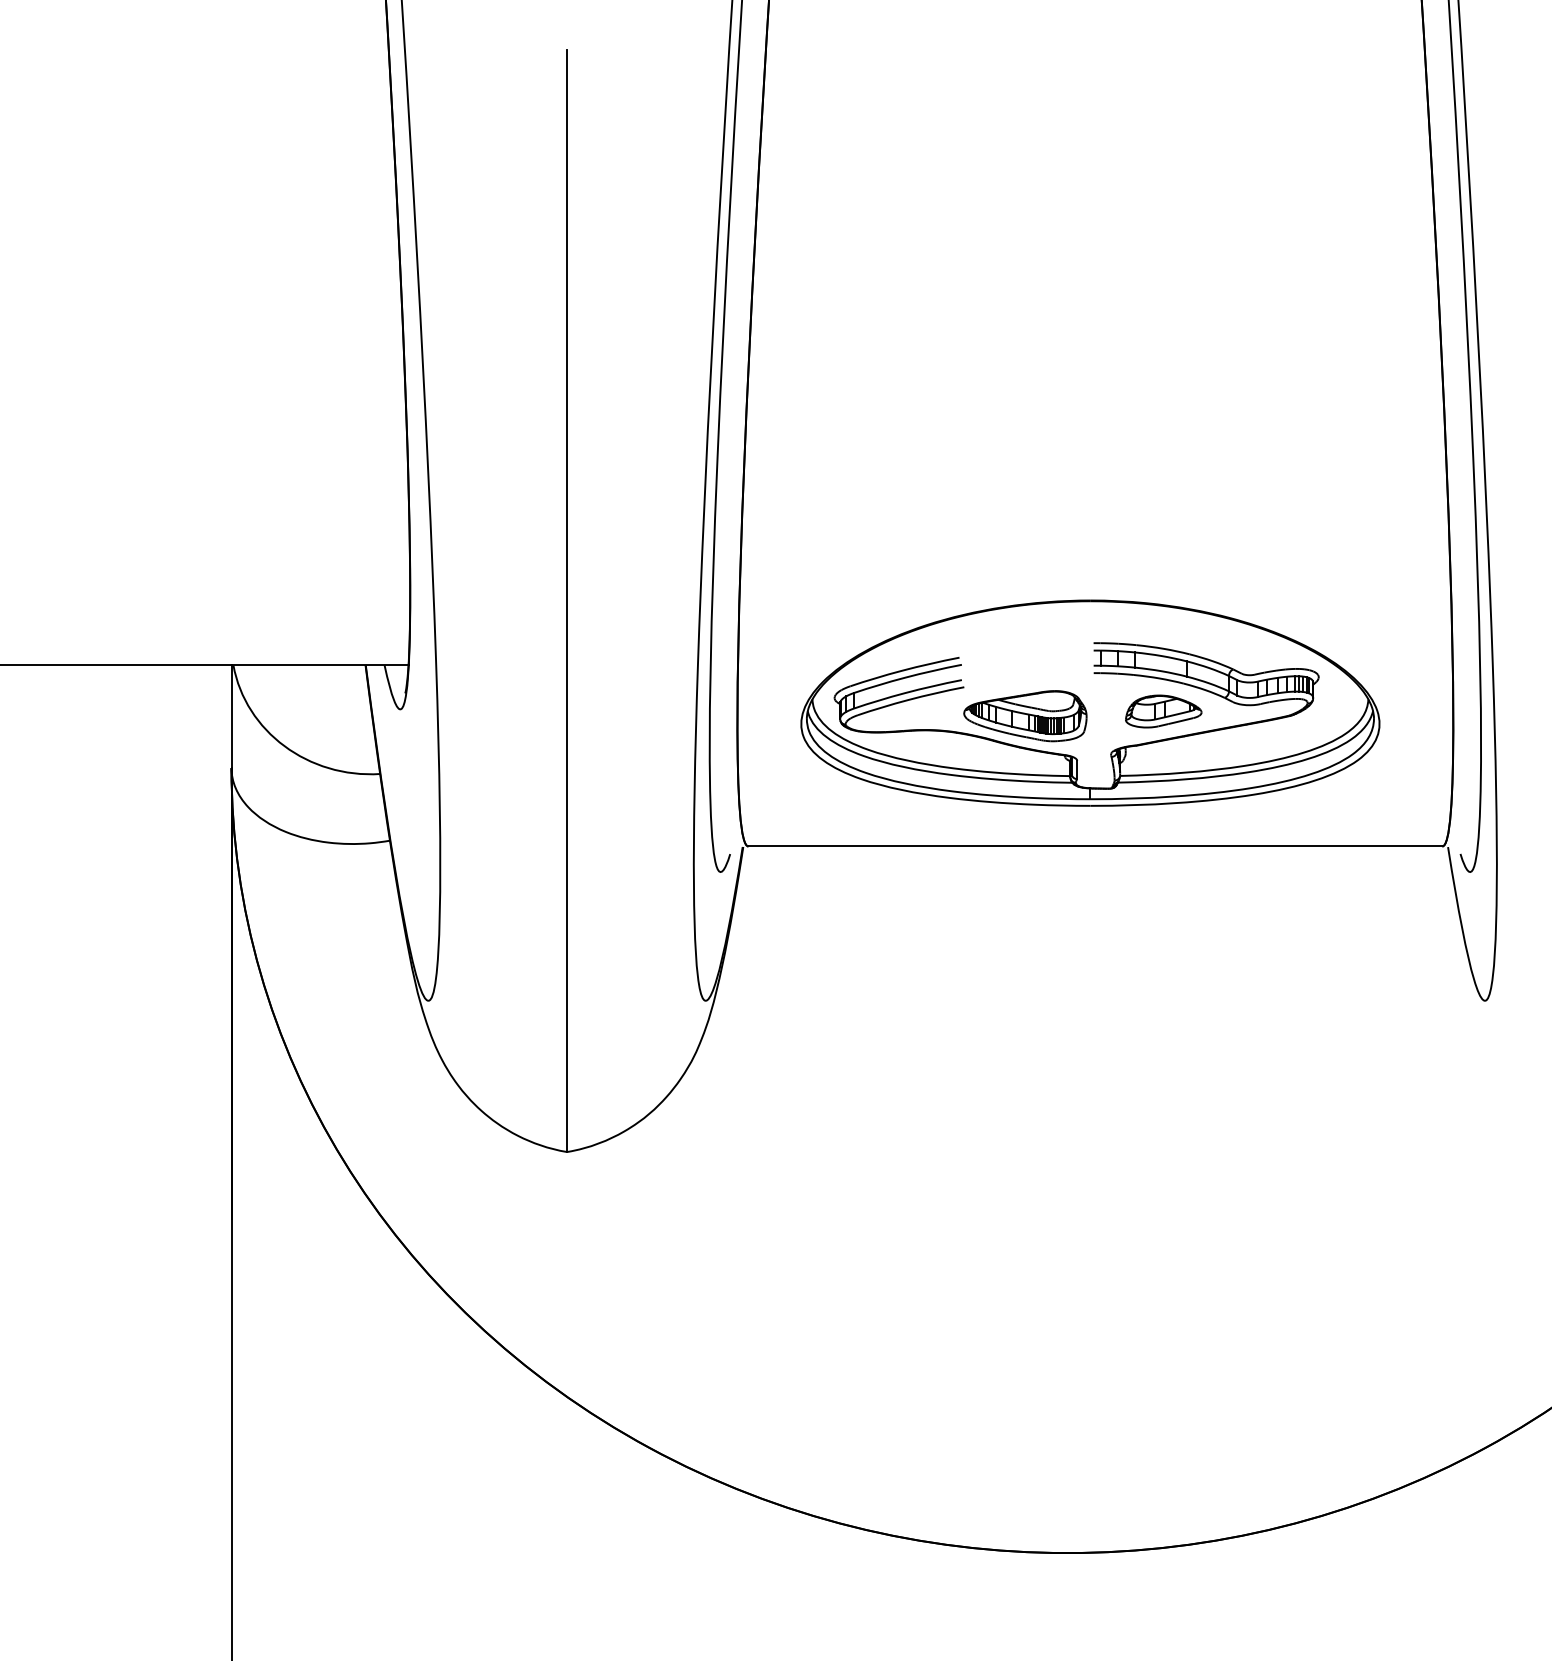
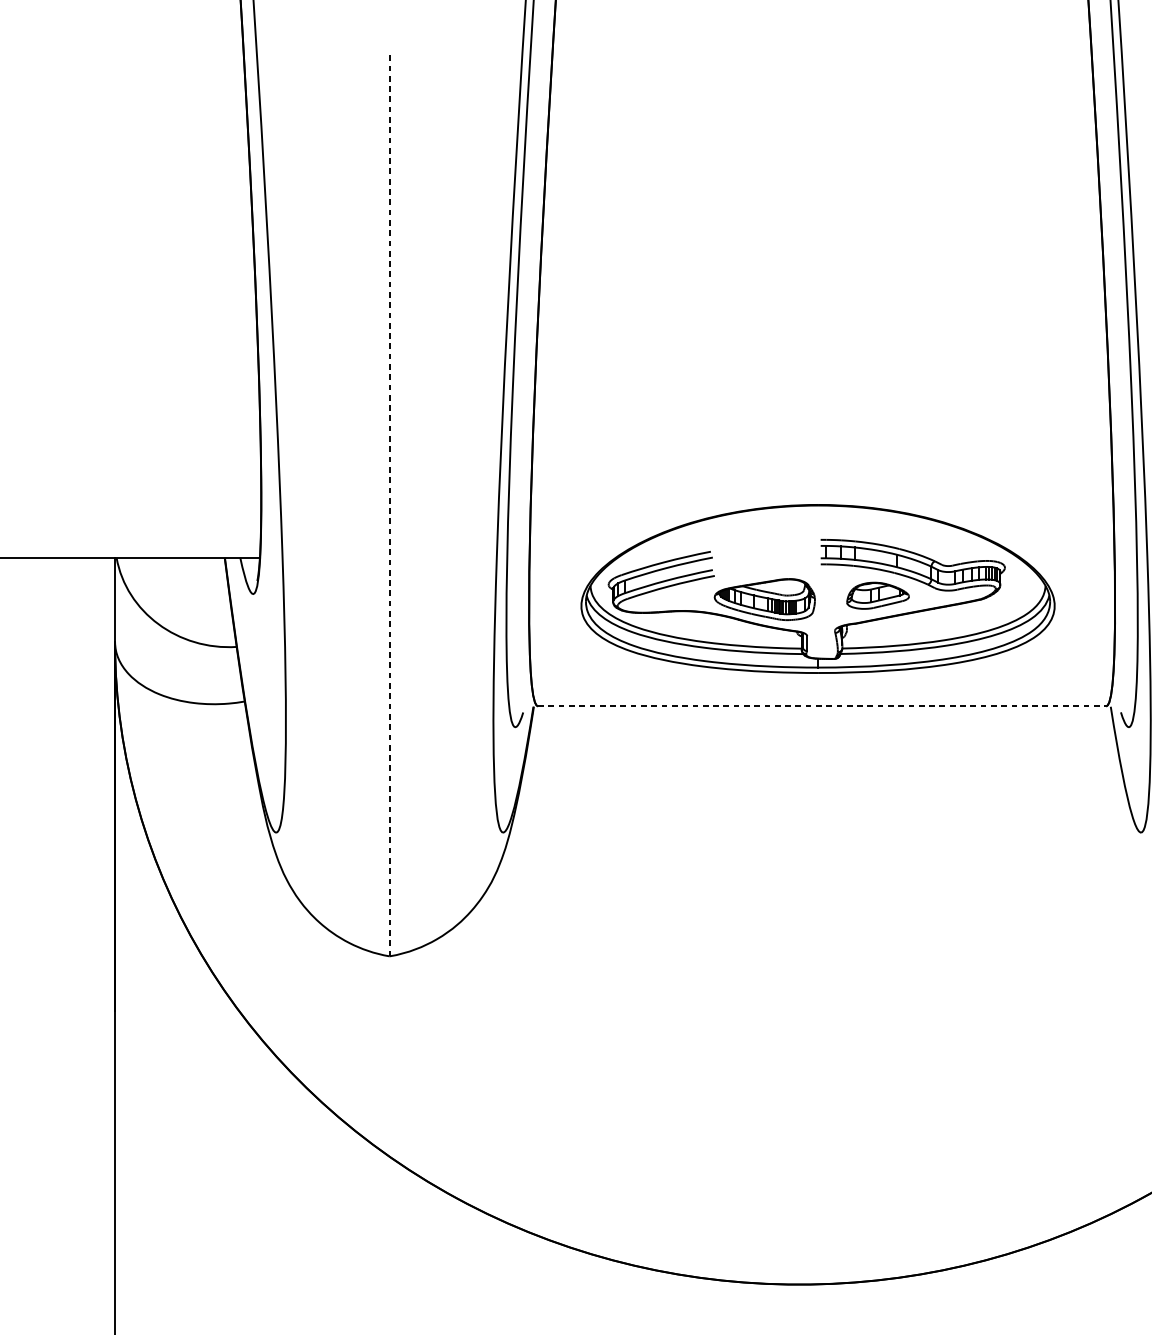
line: (567, 600) -> (390, 504), solid -> dashed
line: (1095, 846) -> (822, 706), solid -> dashed

